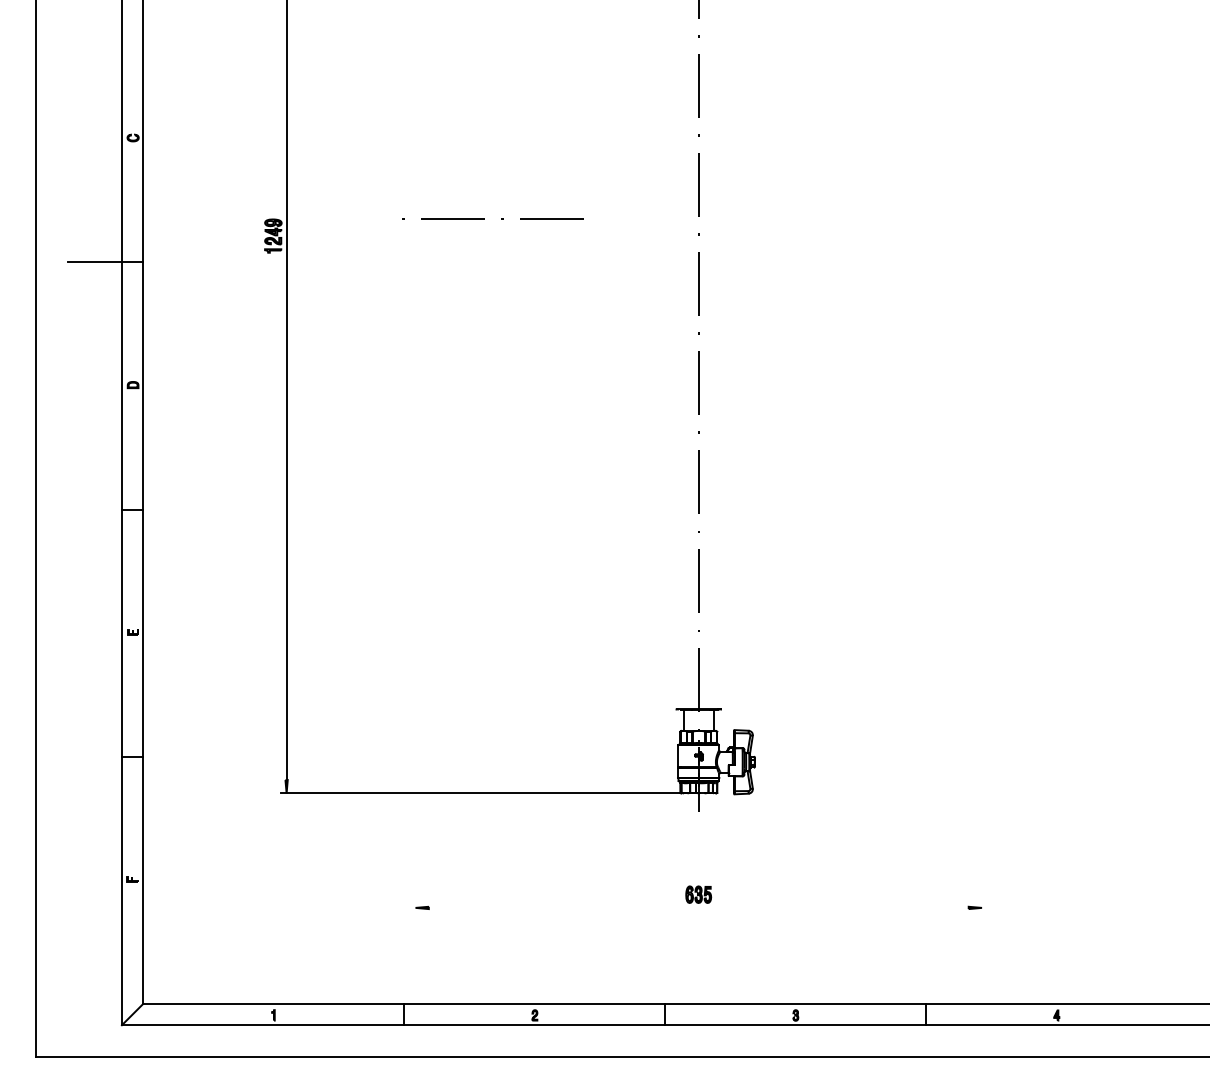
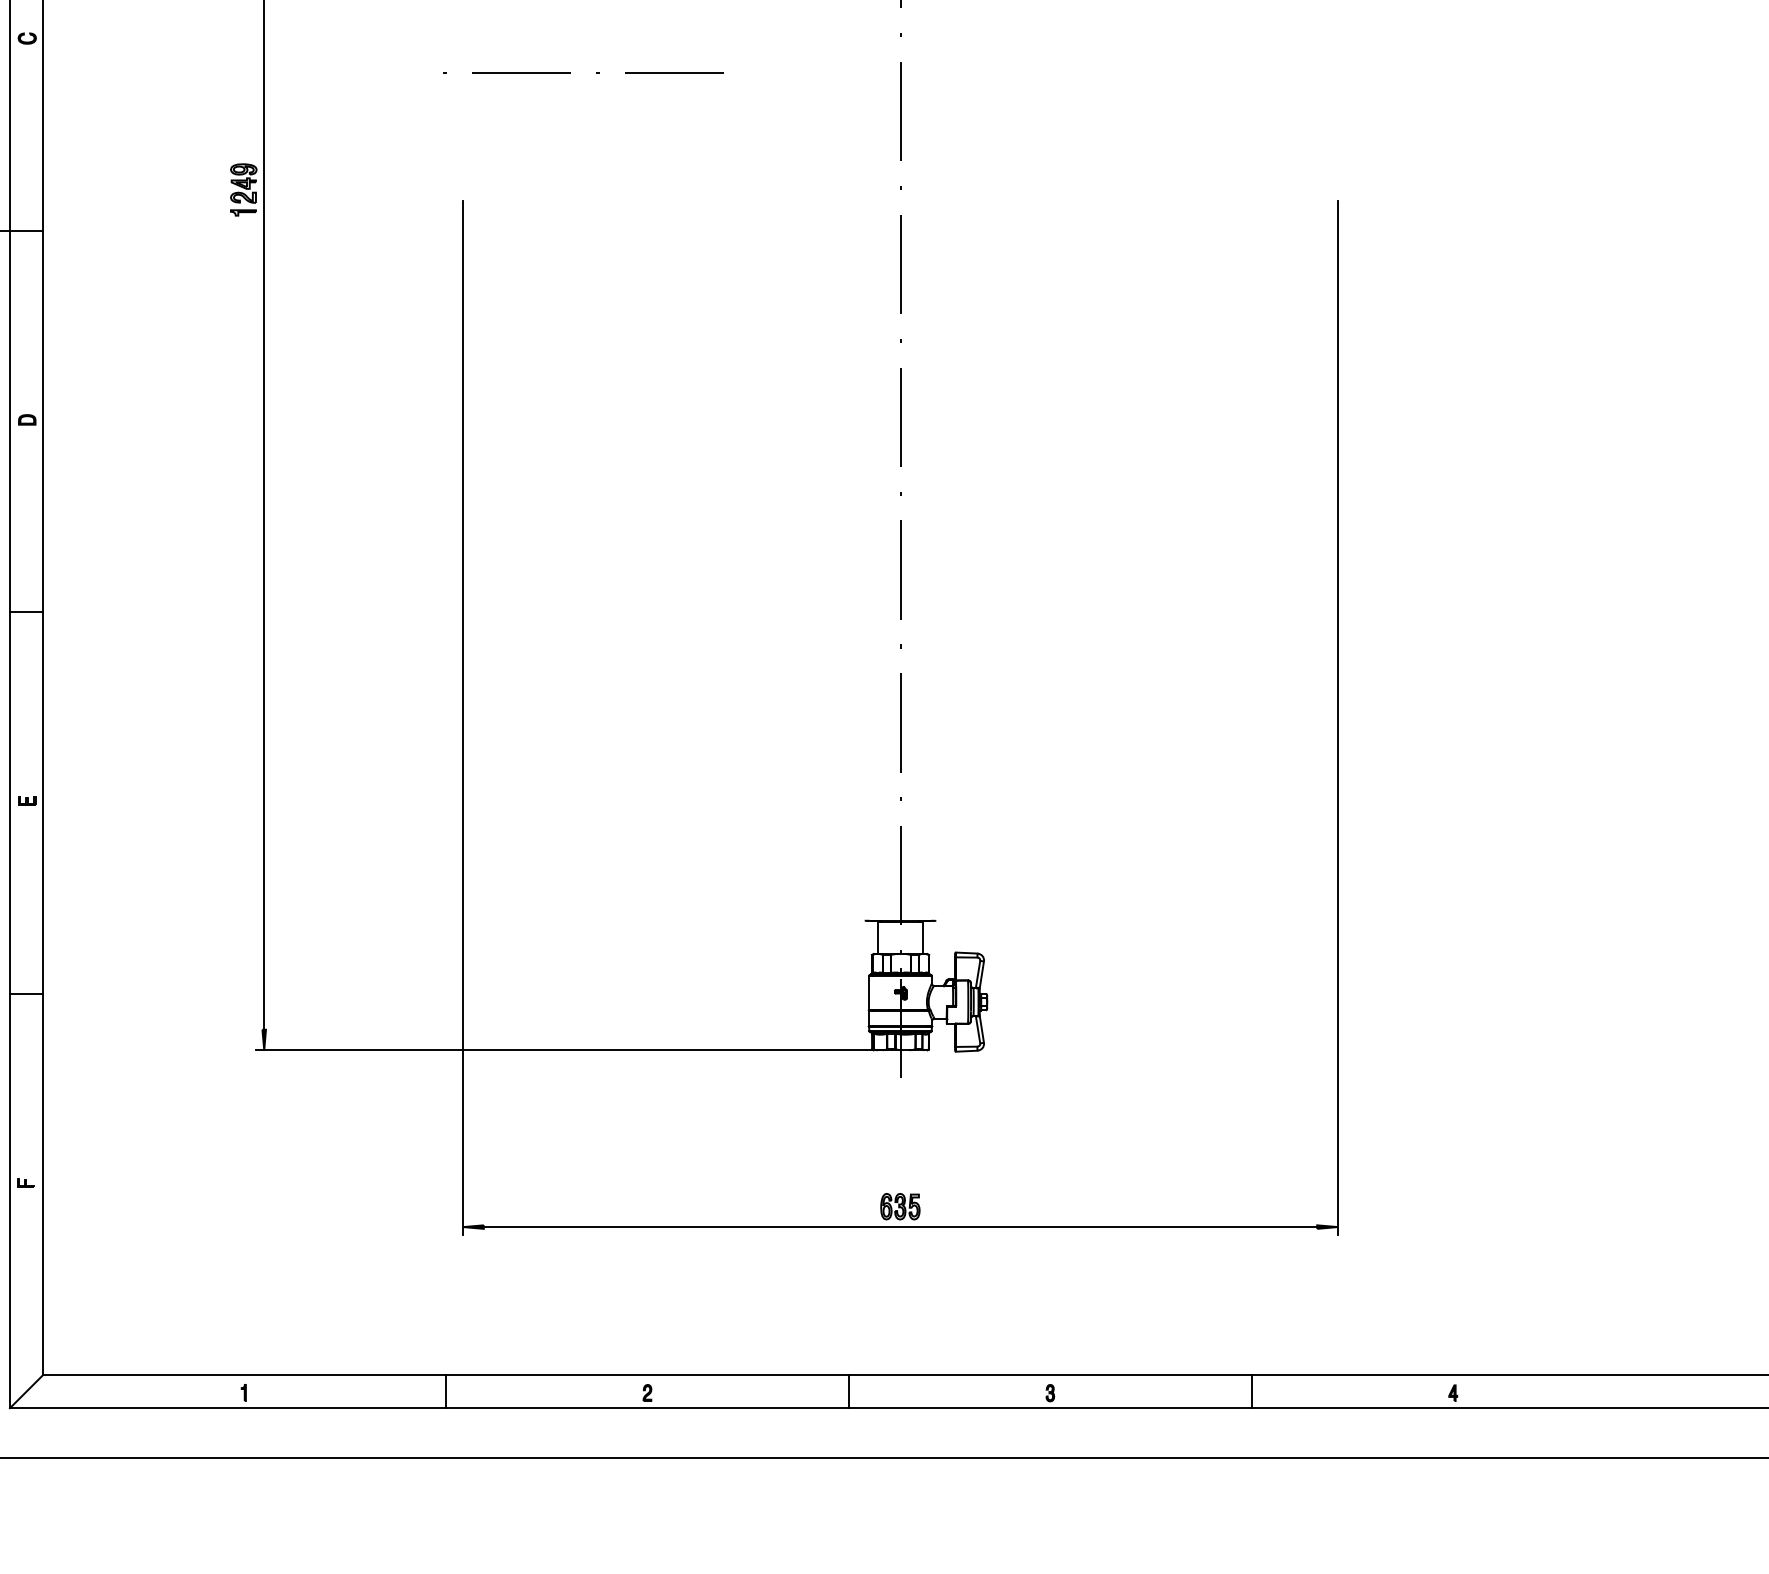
line: (484, 218) -> (569, 71), moved
line: (415, 578) -> (463, 718), added
line: (982, 578) -> (1338, 718), added
line: (698, 907) -> (900, 1226), added

